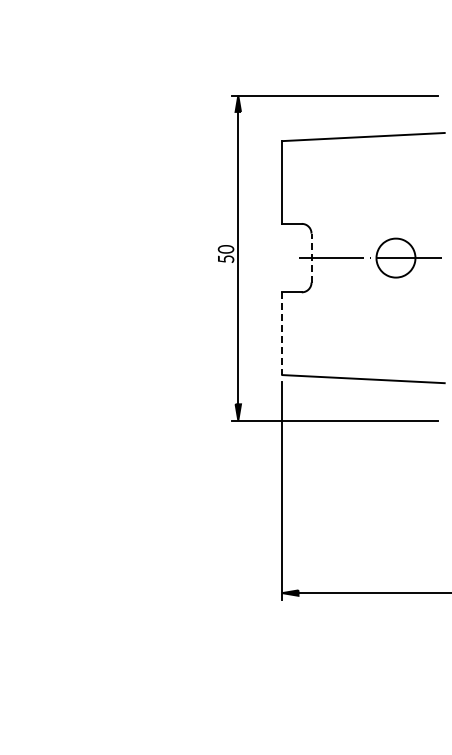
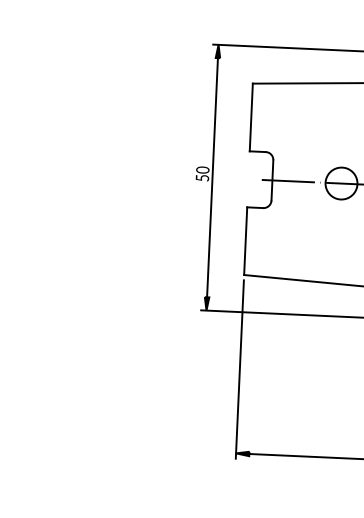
line: (311, 257) -> (272, 179), dashed -> solid
line: (282, 334) -> (245, 241), dashed -> solid

